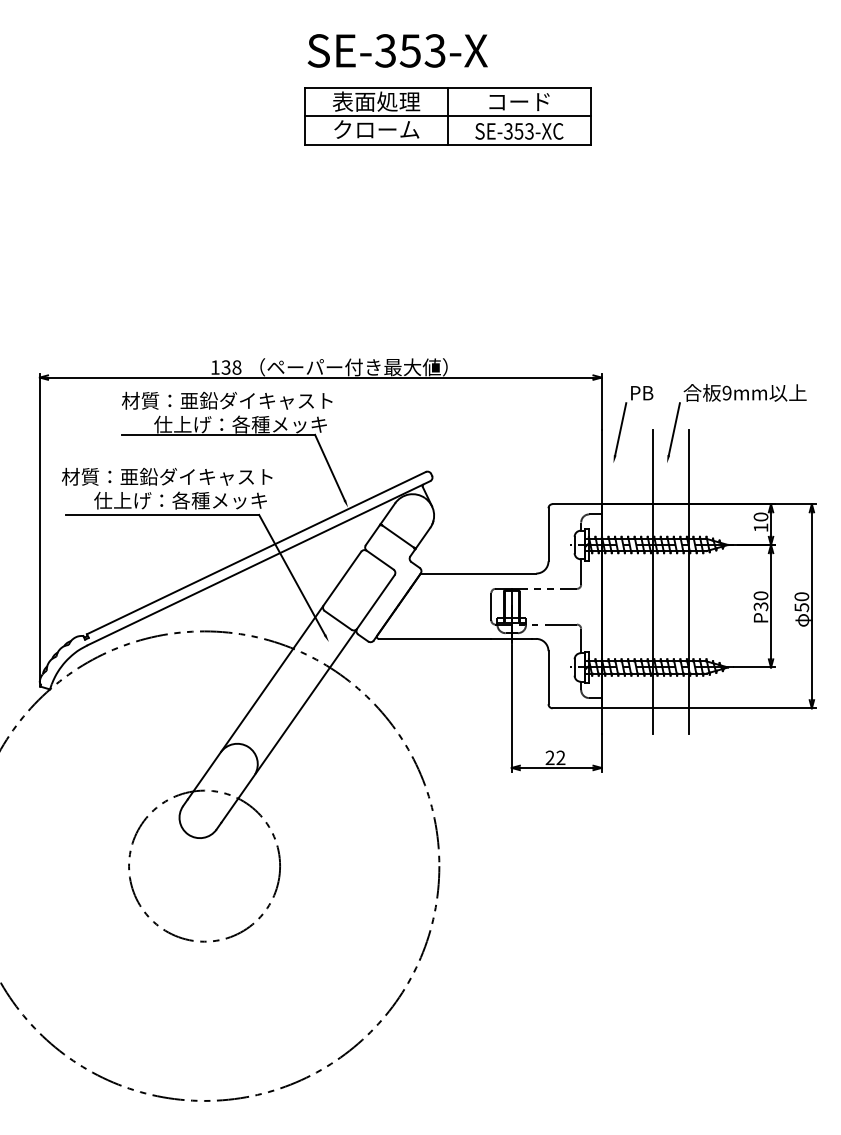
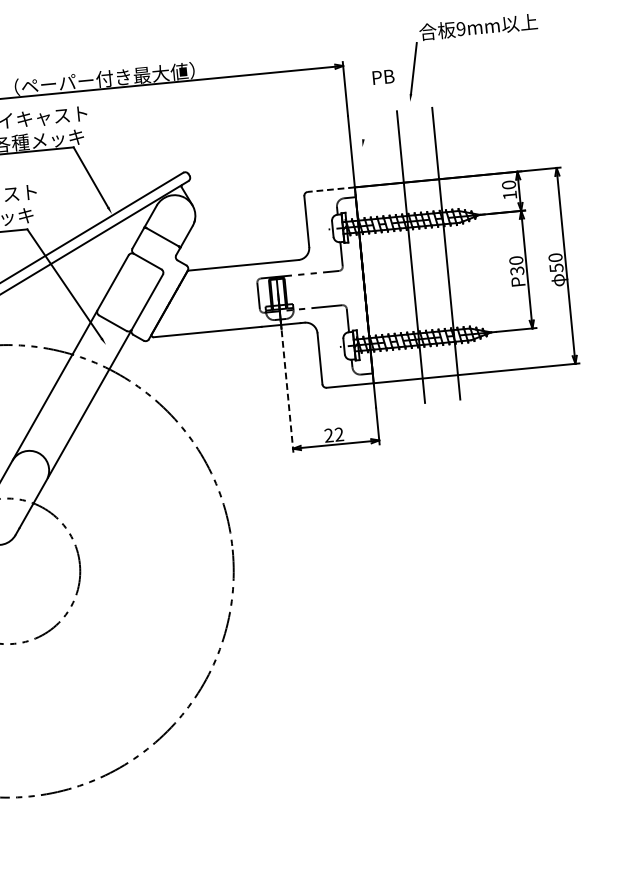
part: (735, 400) -> (469, 35), moved
line: (620, 429) -> (366, 114), removed
line: (576, 504) -> (330, 190), solid -> dashed
line: (511, 708) -> (287, 391), solid -> dashed

